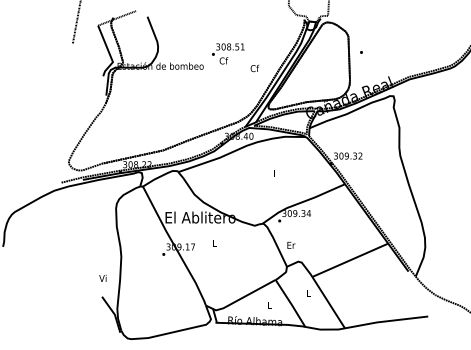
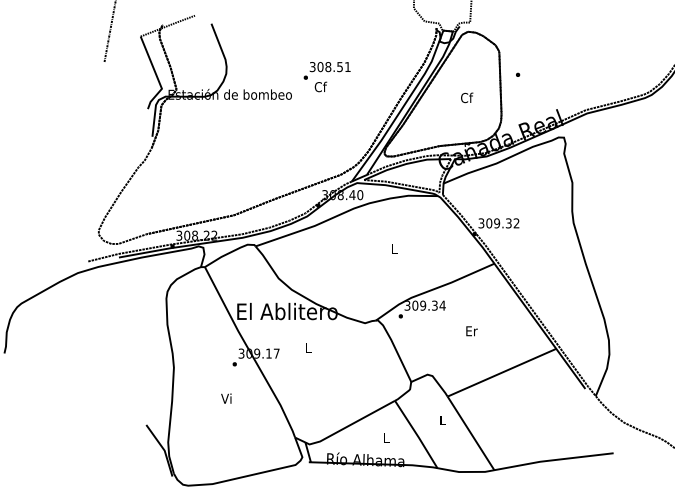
text: (254, 68) -> (466, 97), moved
text: (291, 245) -> (472, 331), moved
text: (102, 277) -> (225, 397), moved

